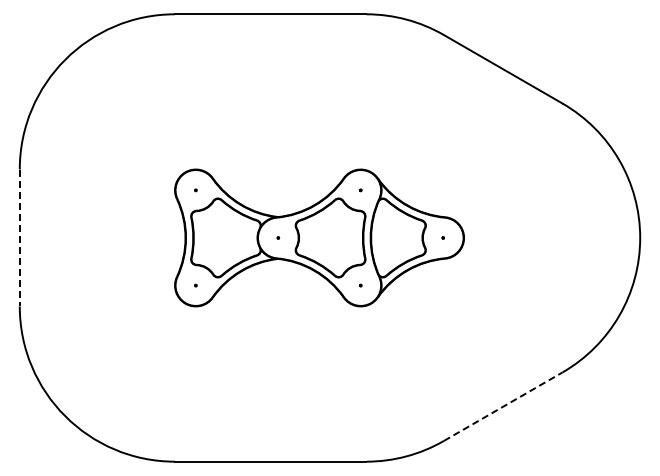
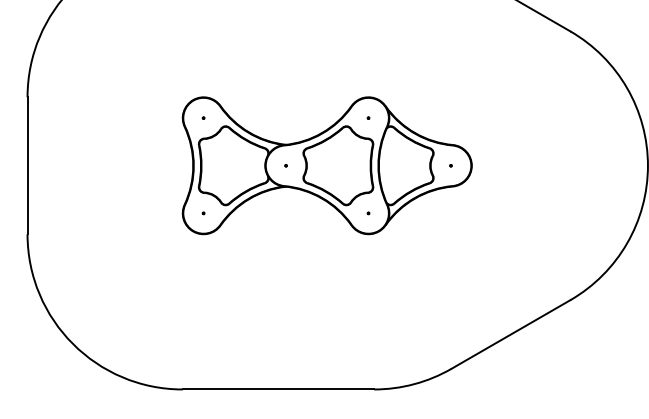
line: (19, 238) -> (27, 166), dashed -> solid
line: (503, 406) -> (511, 334), dashed -> solid

